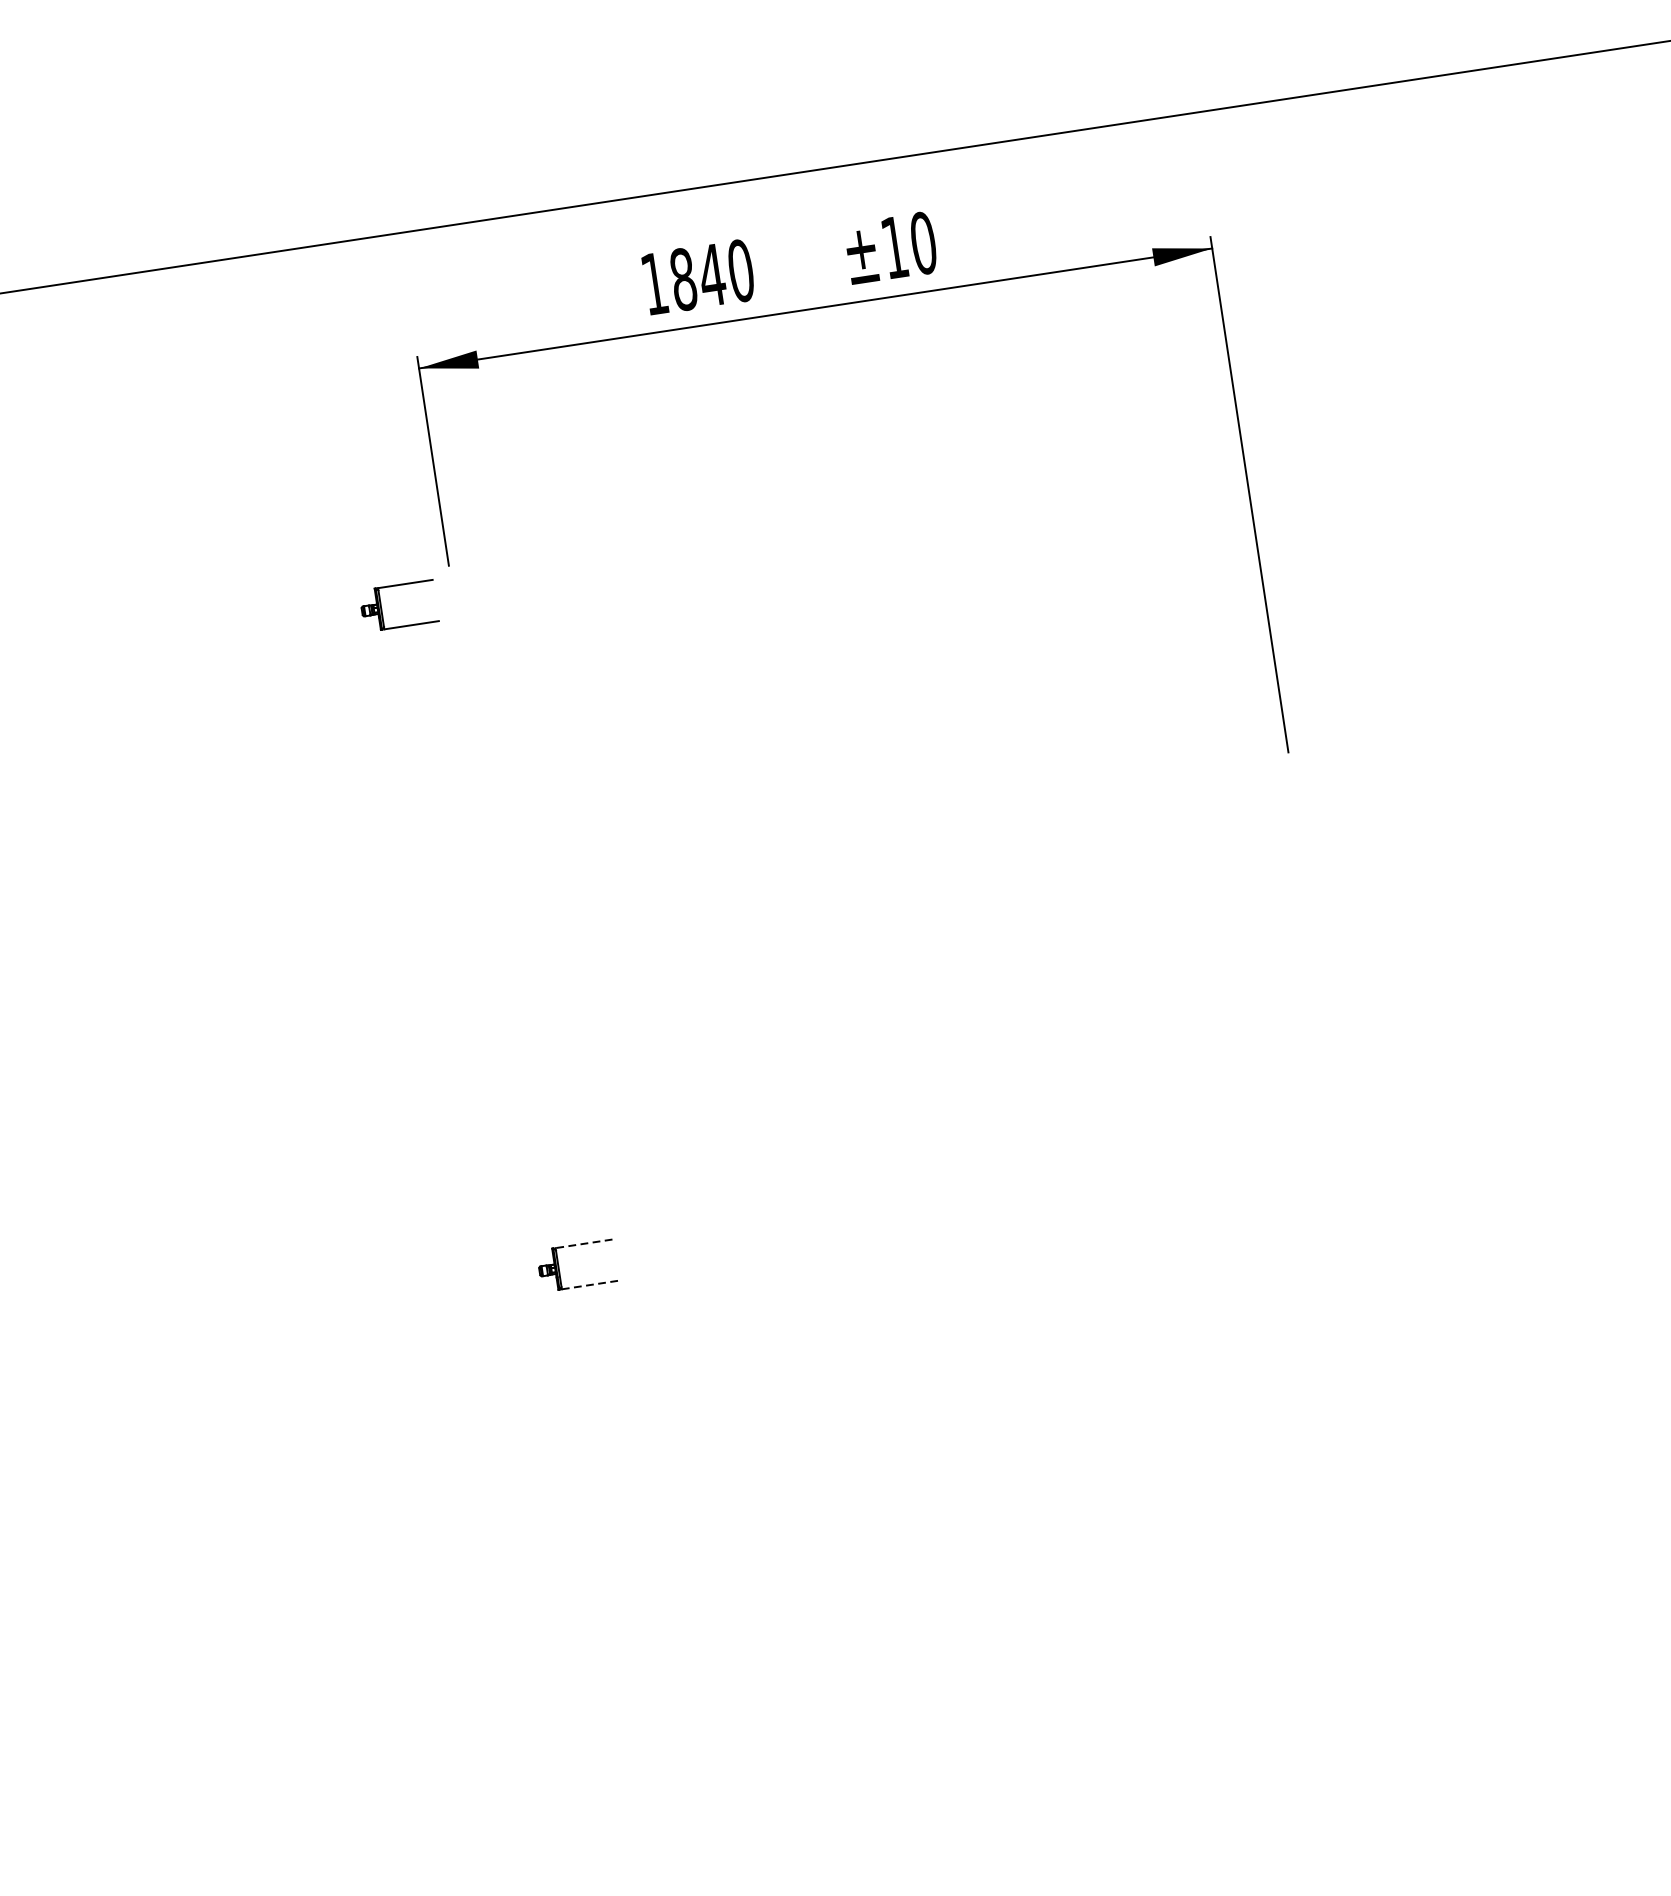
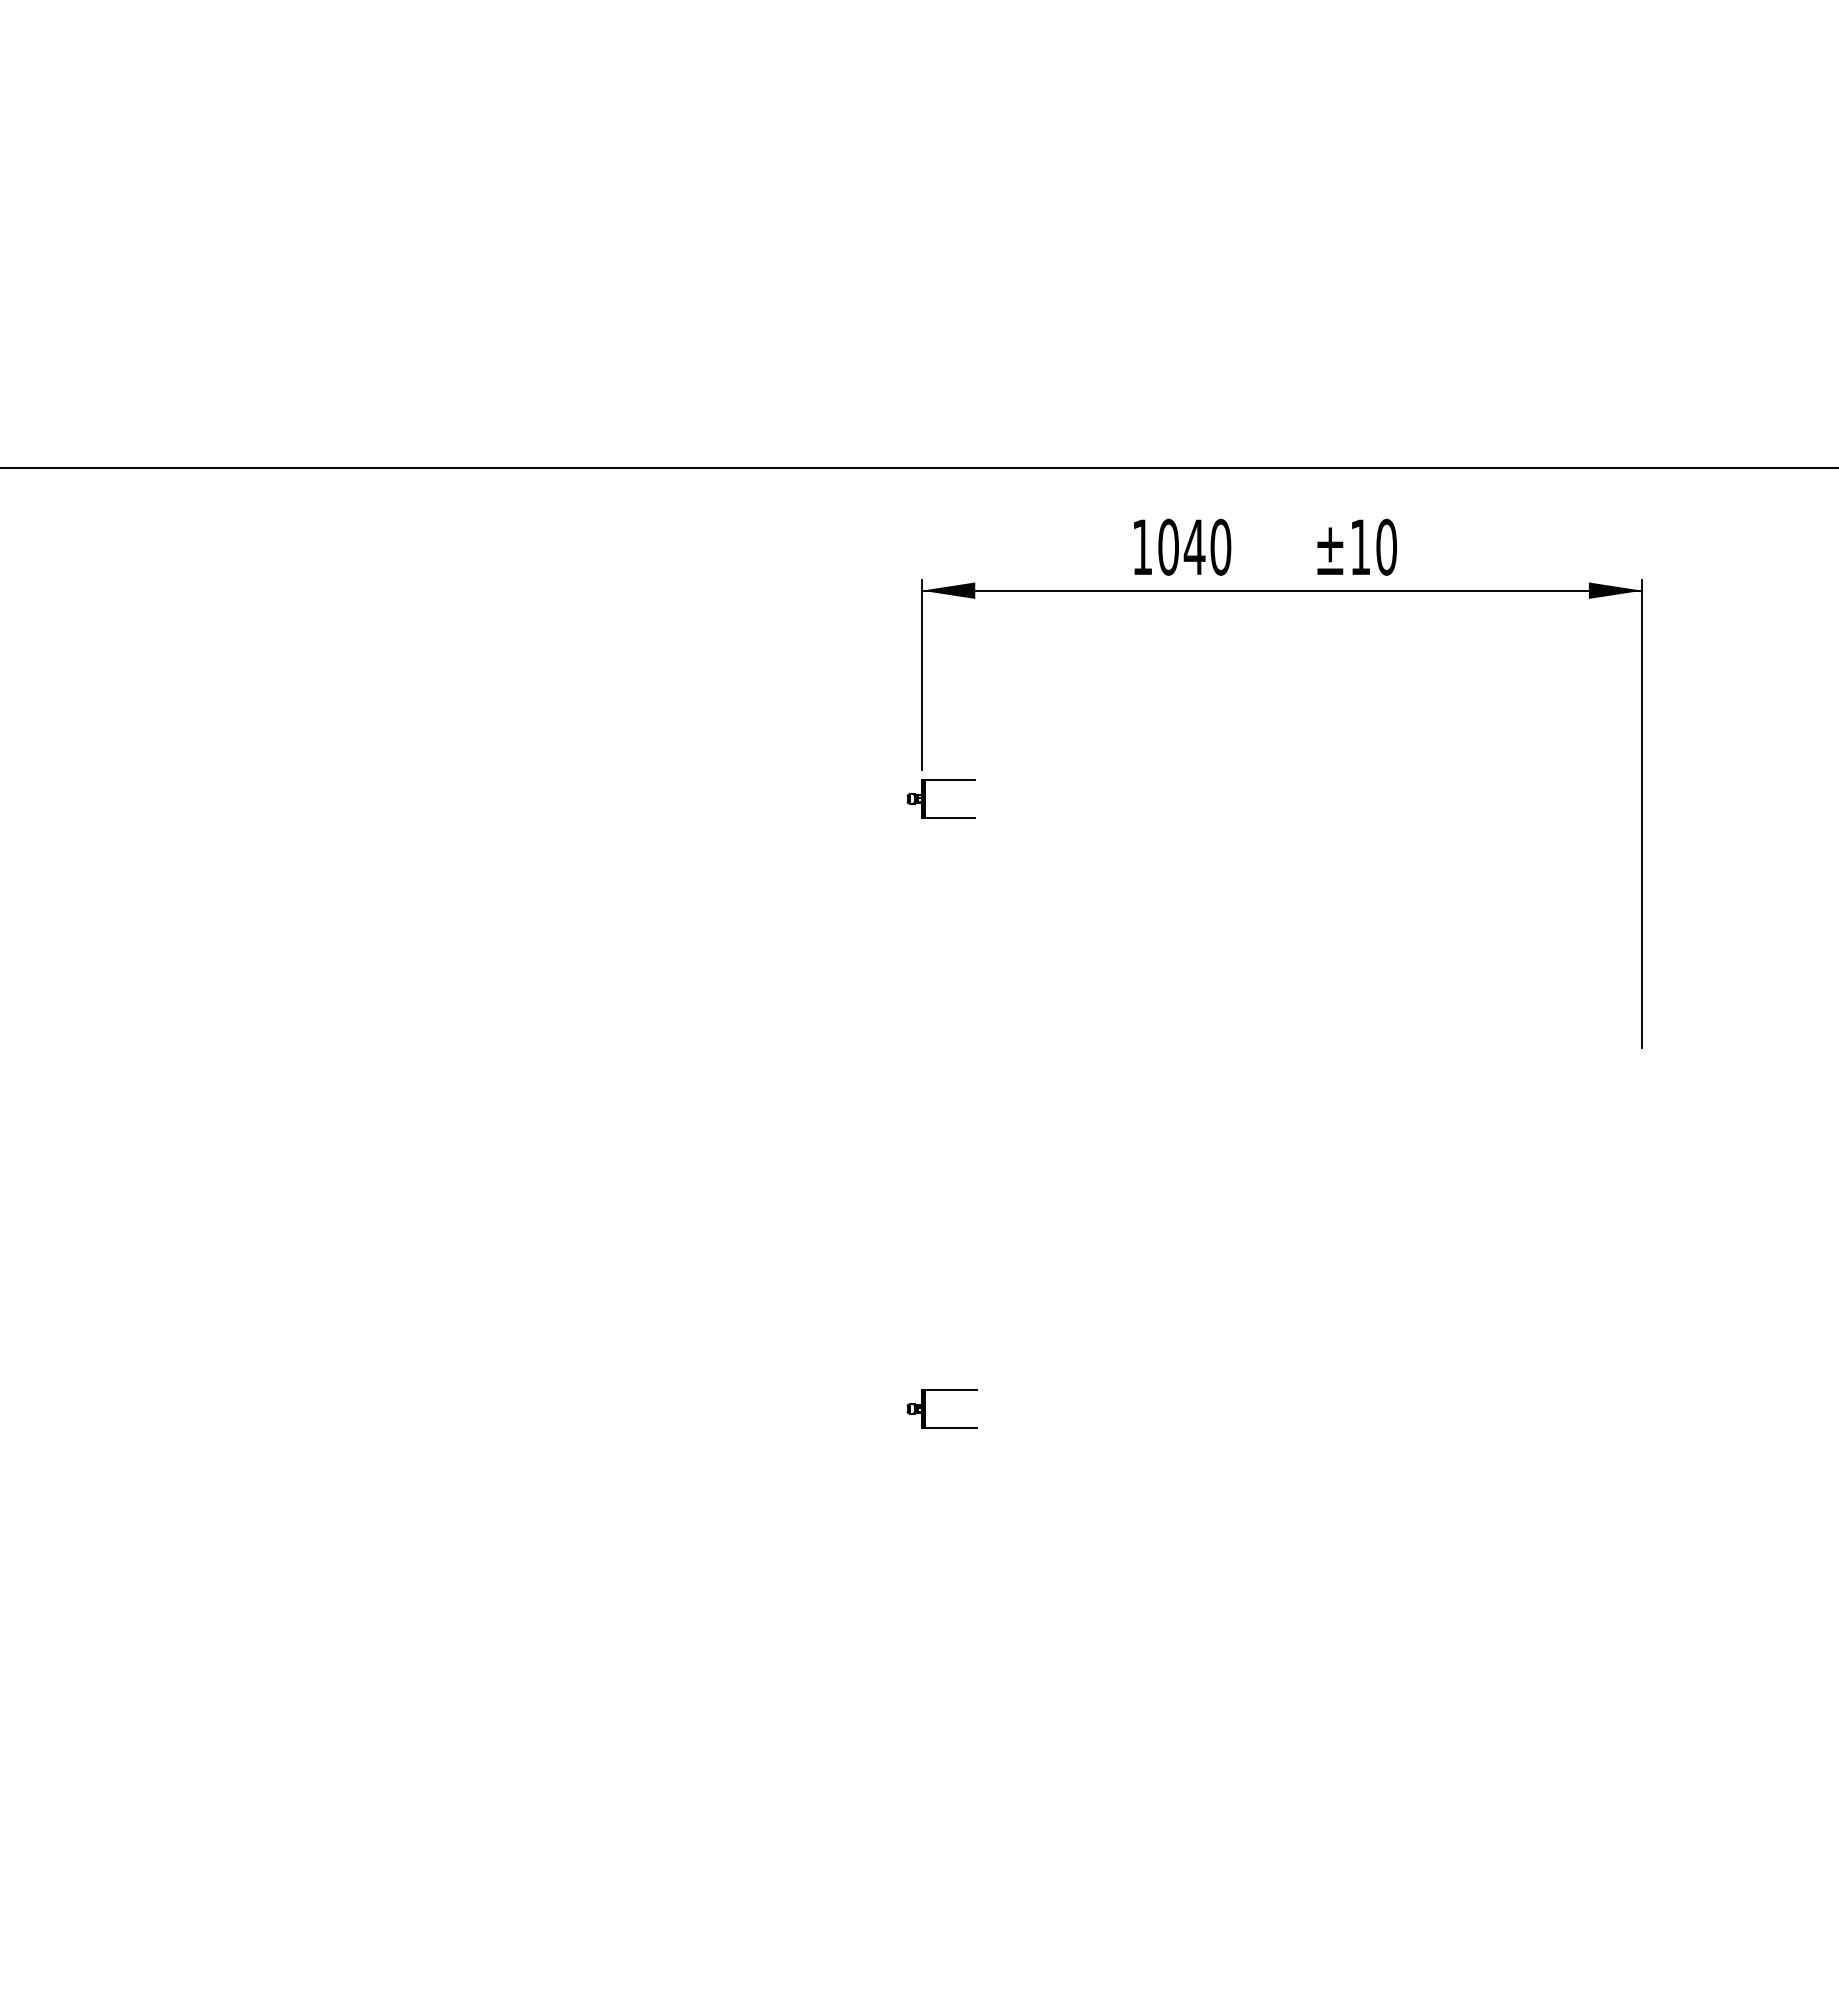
text: (683, 279) -> (1168, 547), 1840 -> 1040
part: (381, 608) -> (925, 798), moved
line: (583, 1244) -> (950, 1390), dashed -> solid
line: (589, 1284) -> (950, 1427), dashed -> solid

